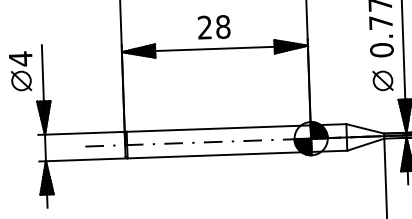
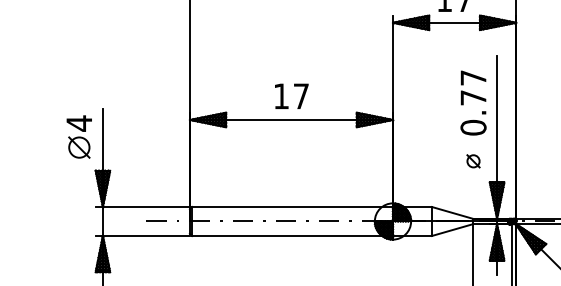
text: (214, 27) -> (291, 96), 28 -> 17
part: (382, 81) -> (473, 161), size x0.6

